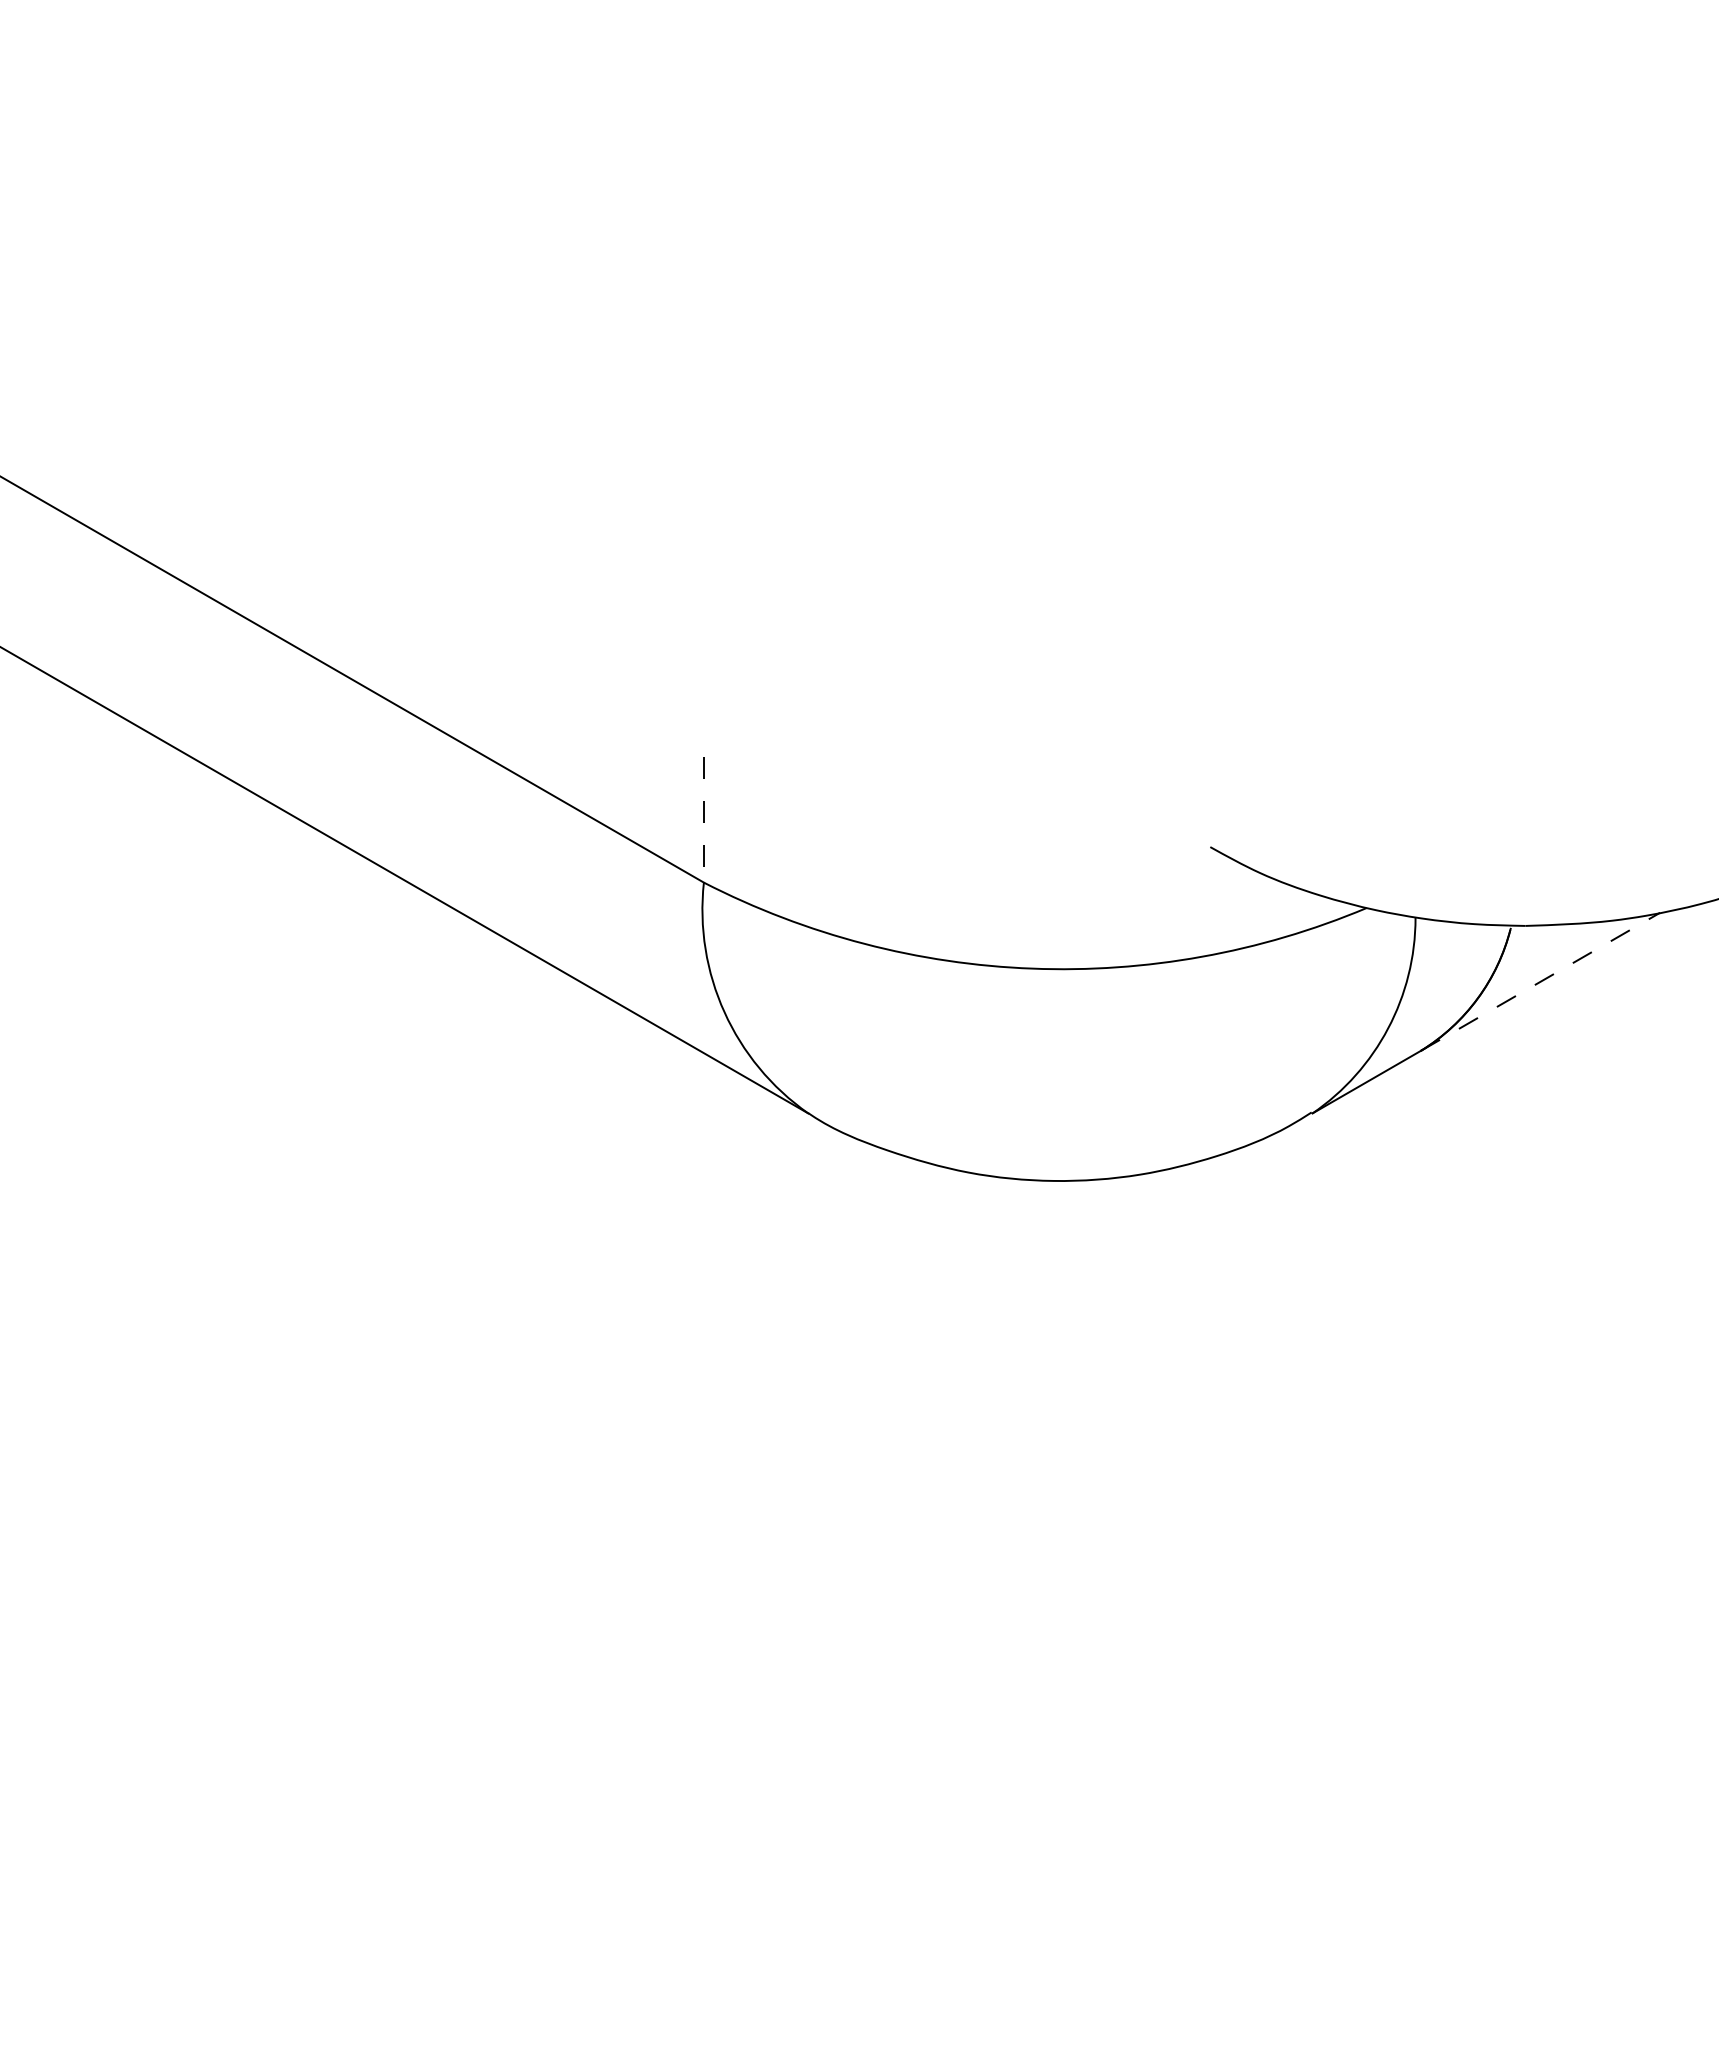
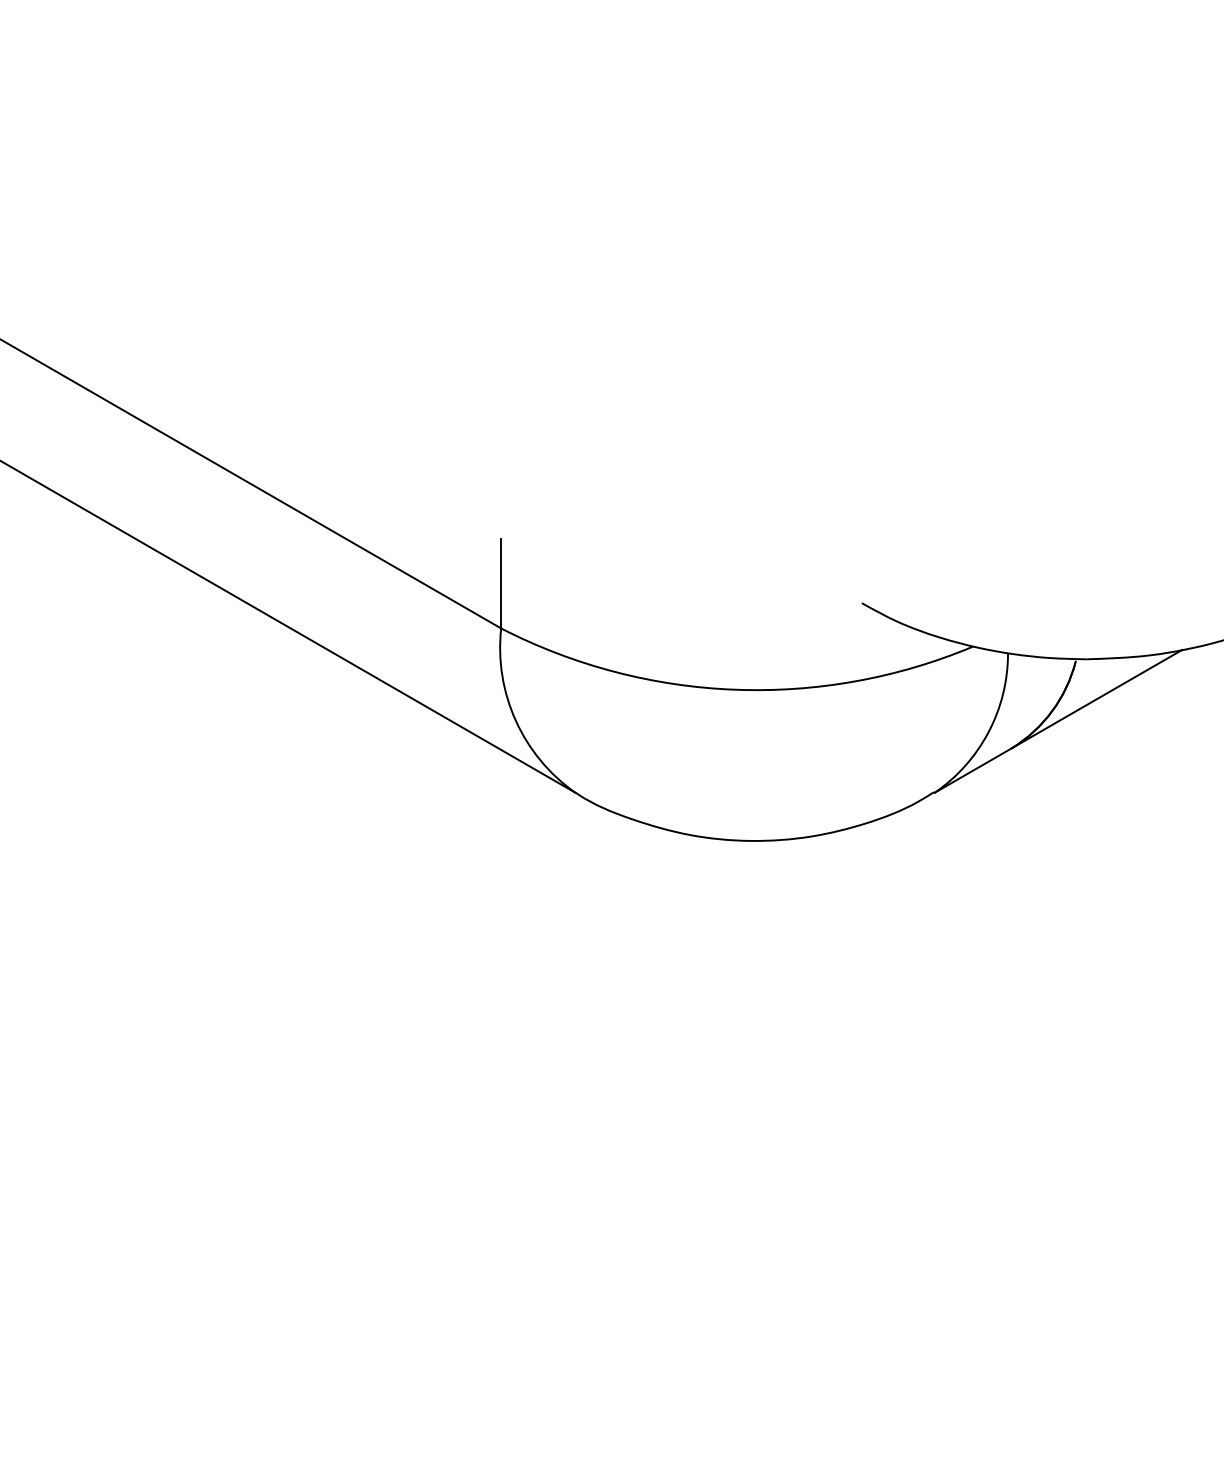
line: (703, 819) -> (500, 583), dashed -> solid
line: (1541, 981) -> (1097, 698), dashed -> solid

